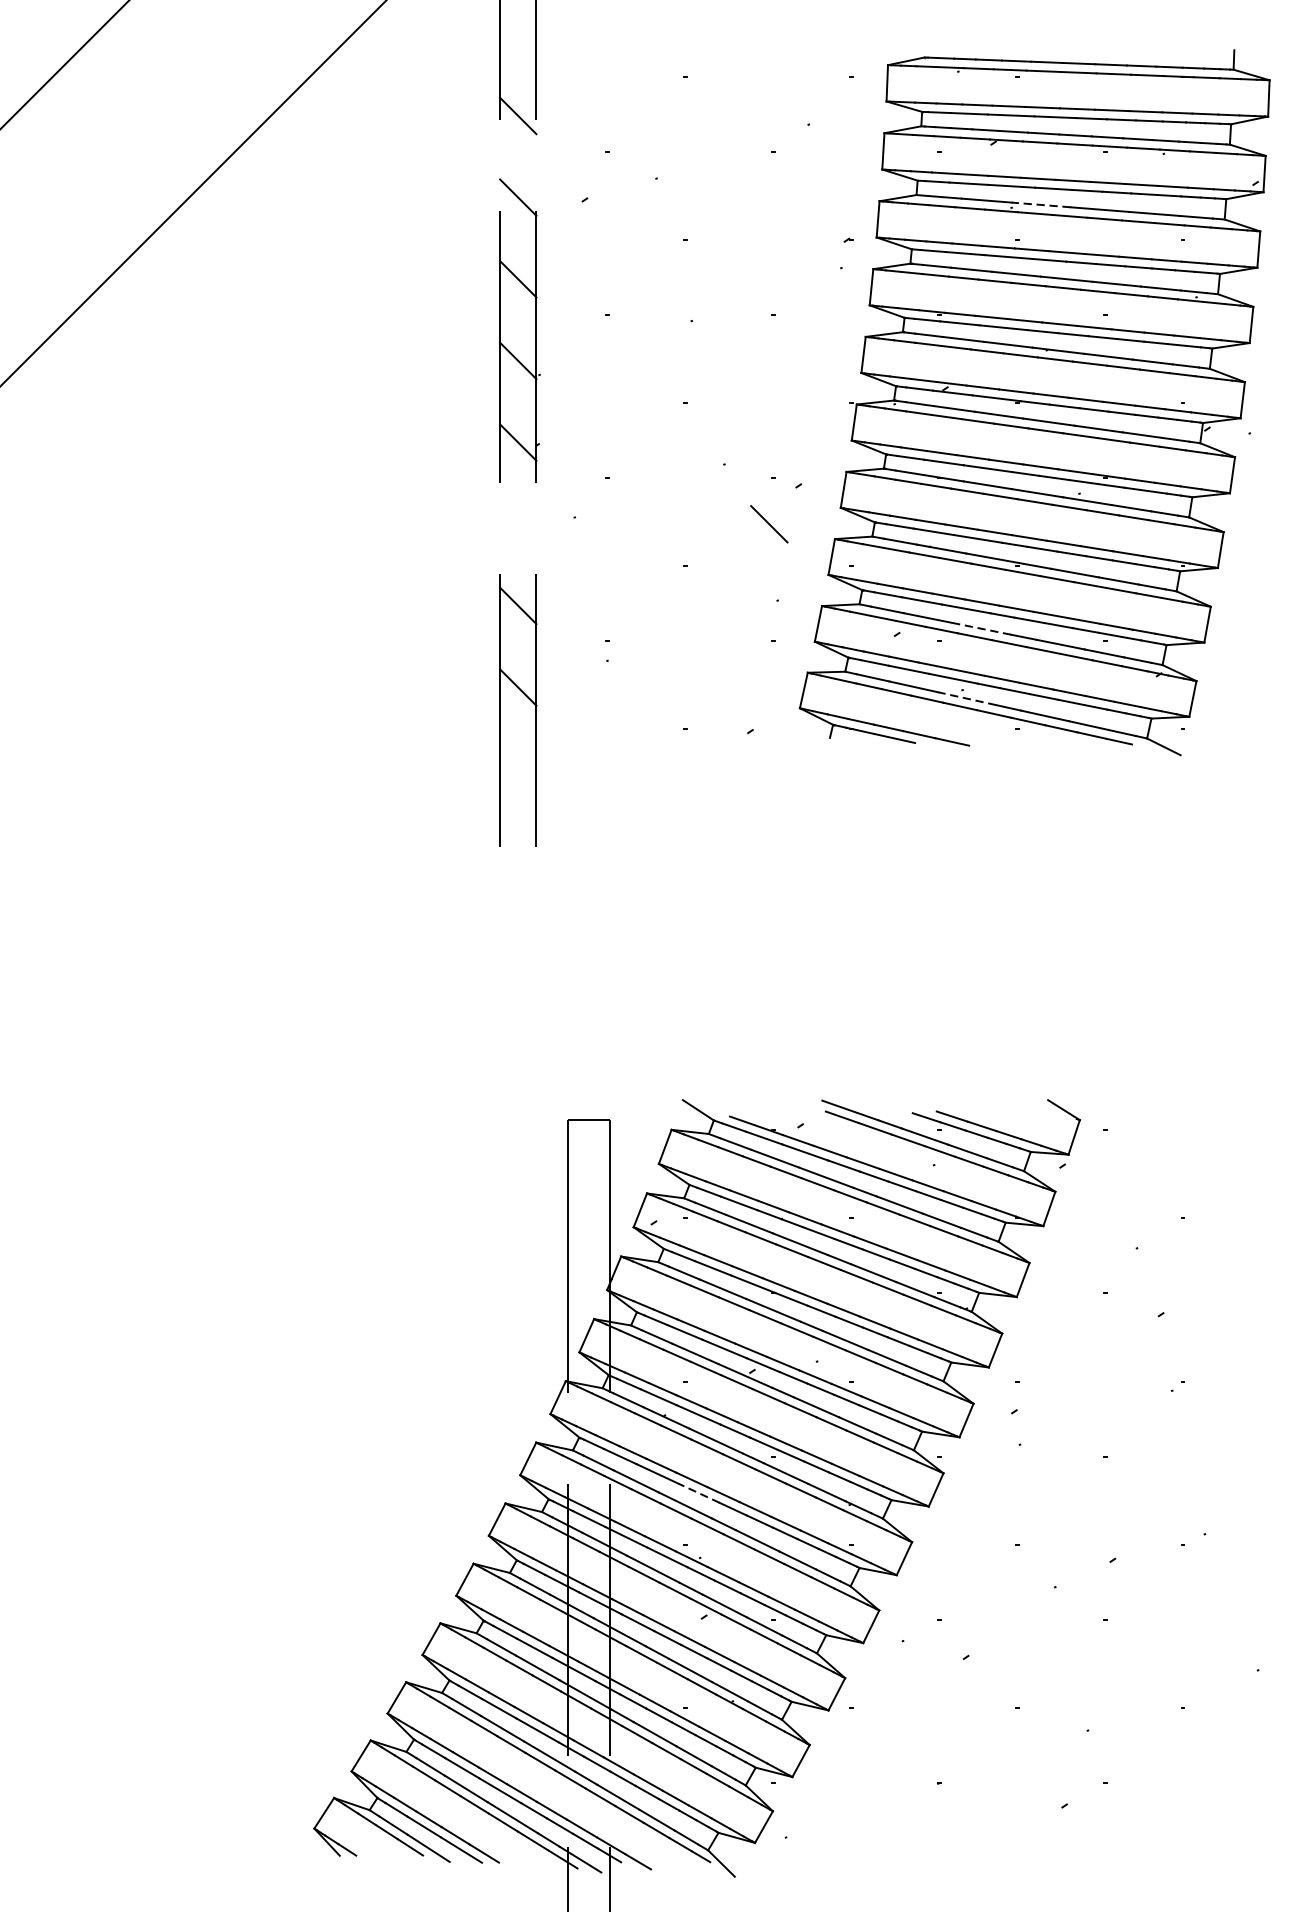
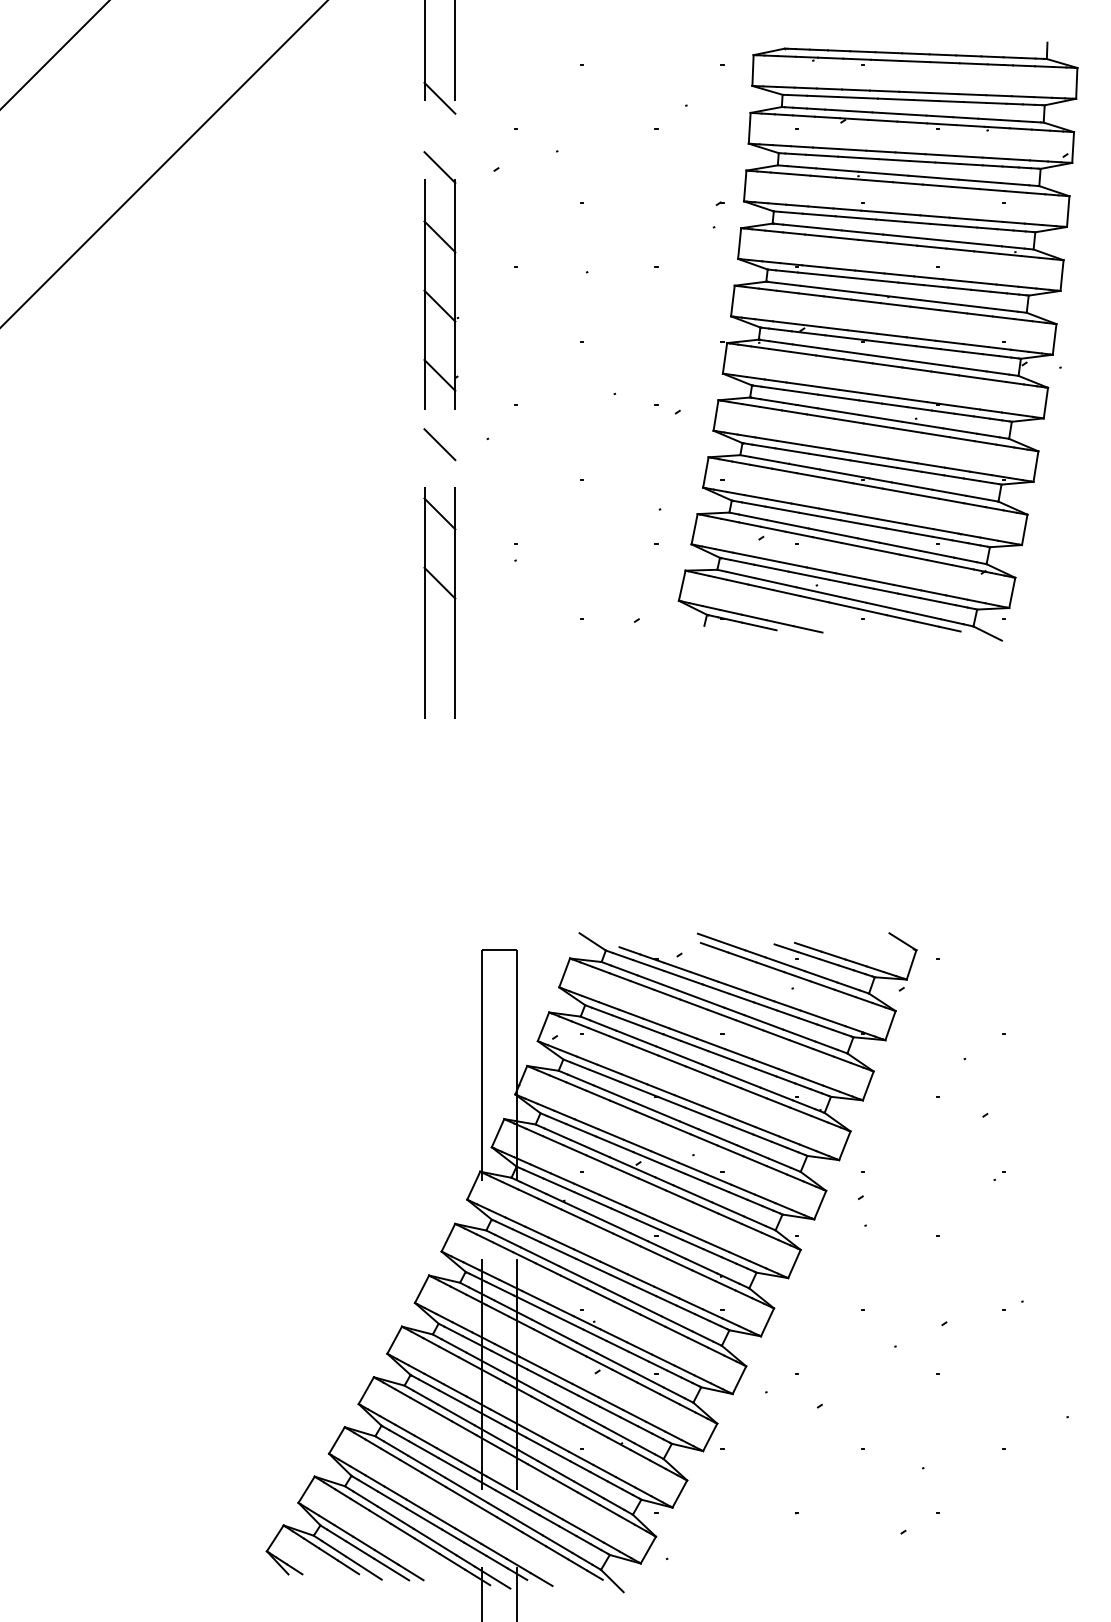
line: (1041, 204) -> (883, 173), dashed -> solid
line: (768, 524) -> (439, 444), moved
line: (980, 628) -> (832, 533), dashed -> solid
line: (966, 698) -> (820, 592), dashed -> solid
line: (699, 1492) -> (593, 1266), dashed -> solid

